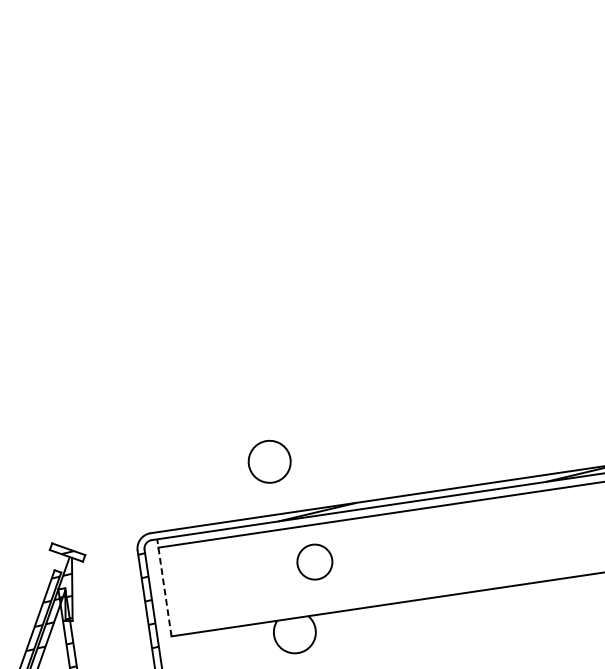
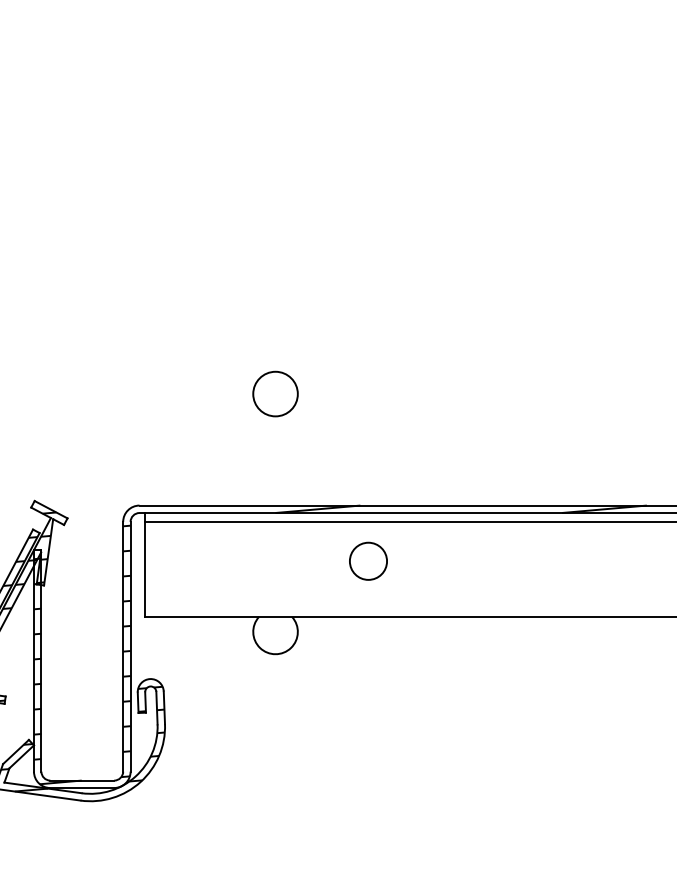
circle: (269, 461) -> (275, 393), moved
circle: (314, 561) -> (368, 560), moved
line: (164, 587) -> (145, 564), dashed -> solid

